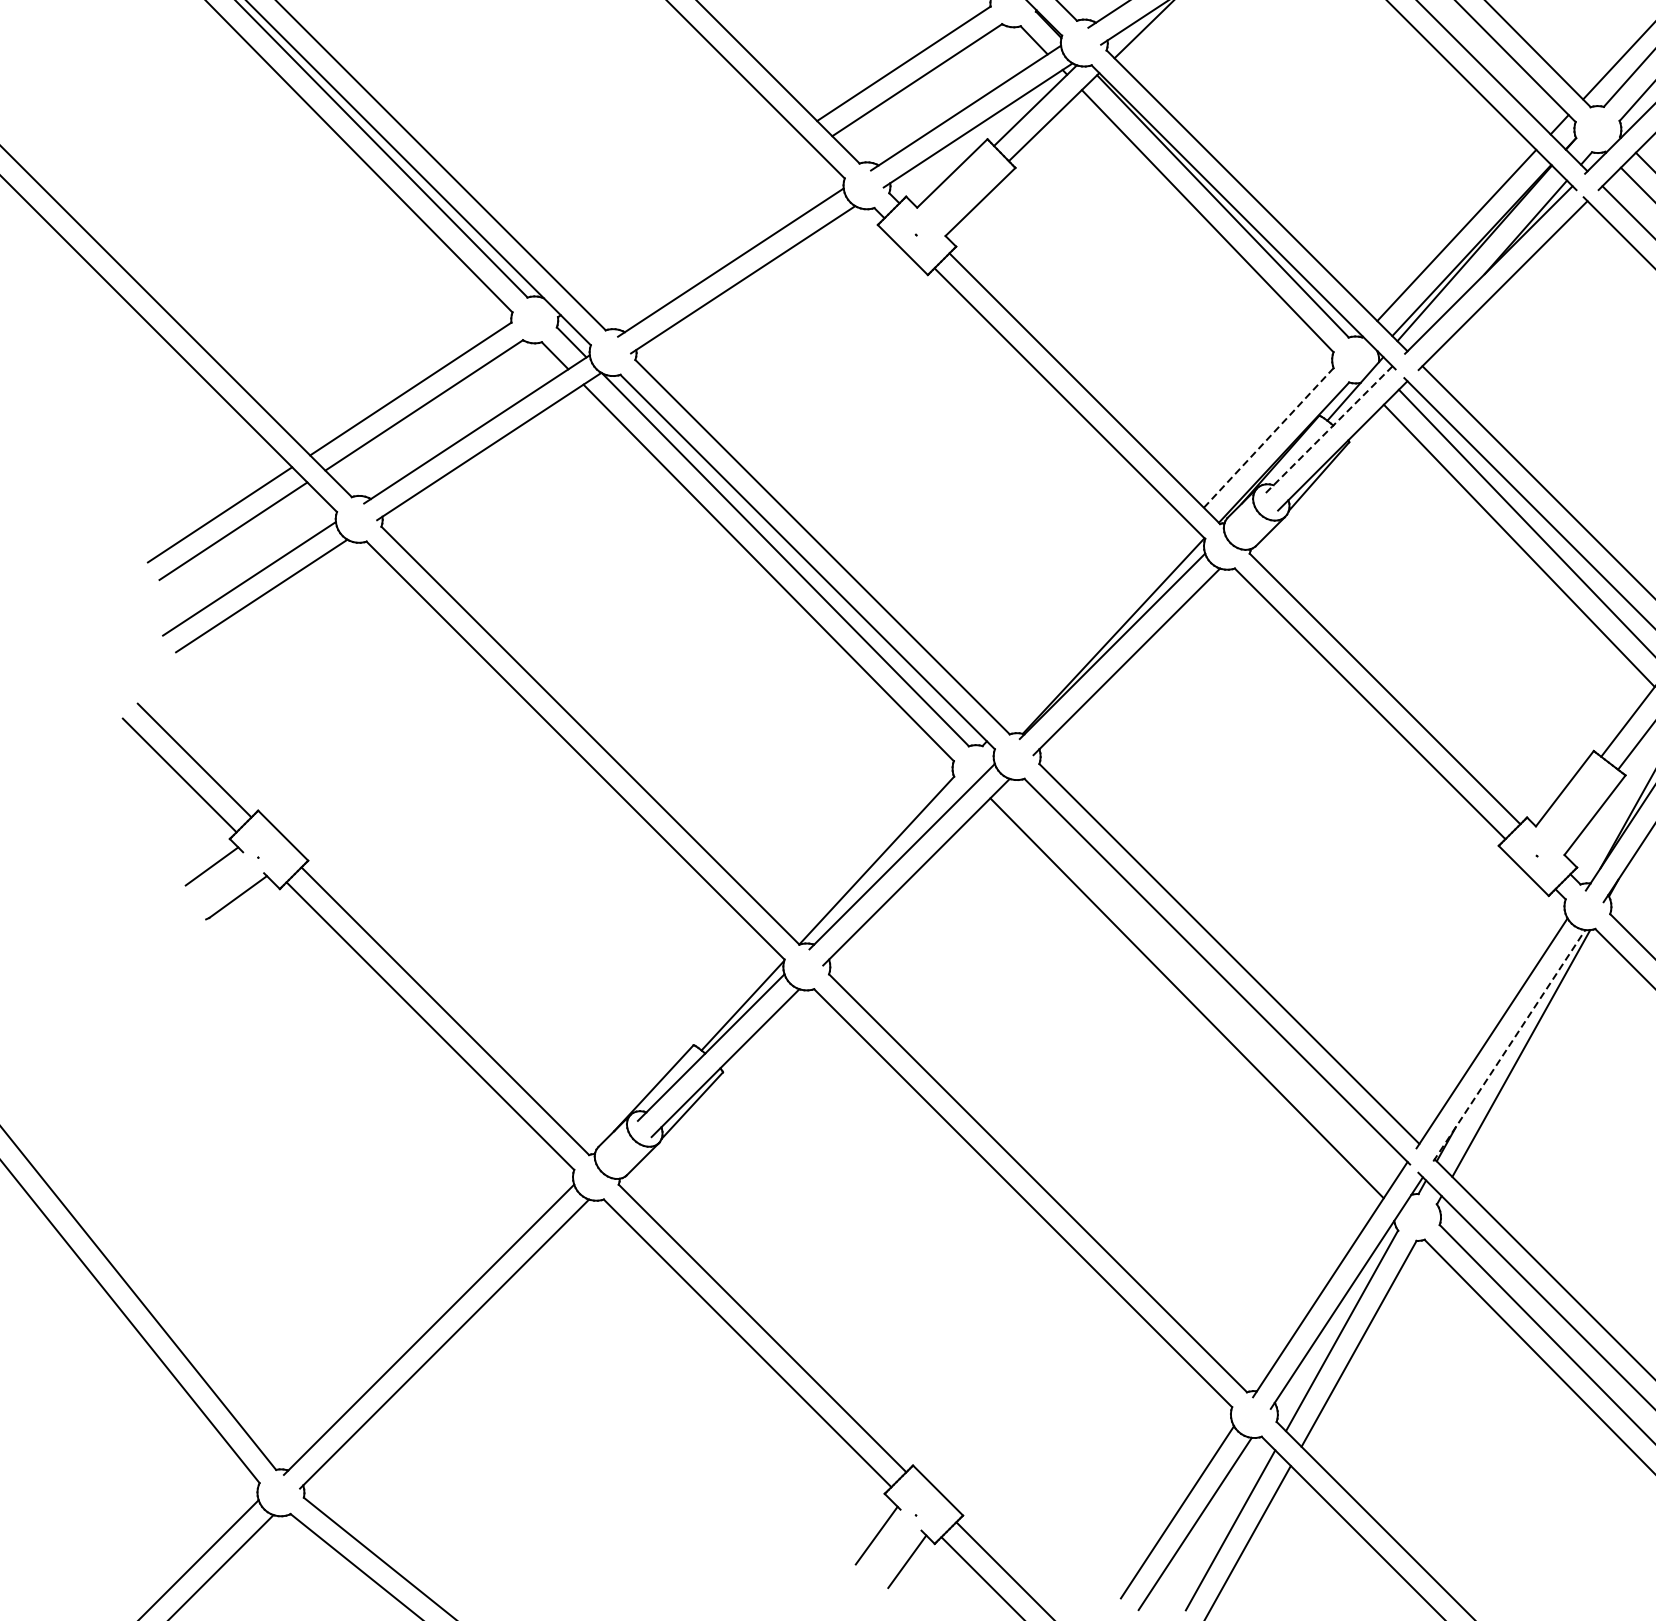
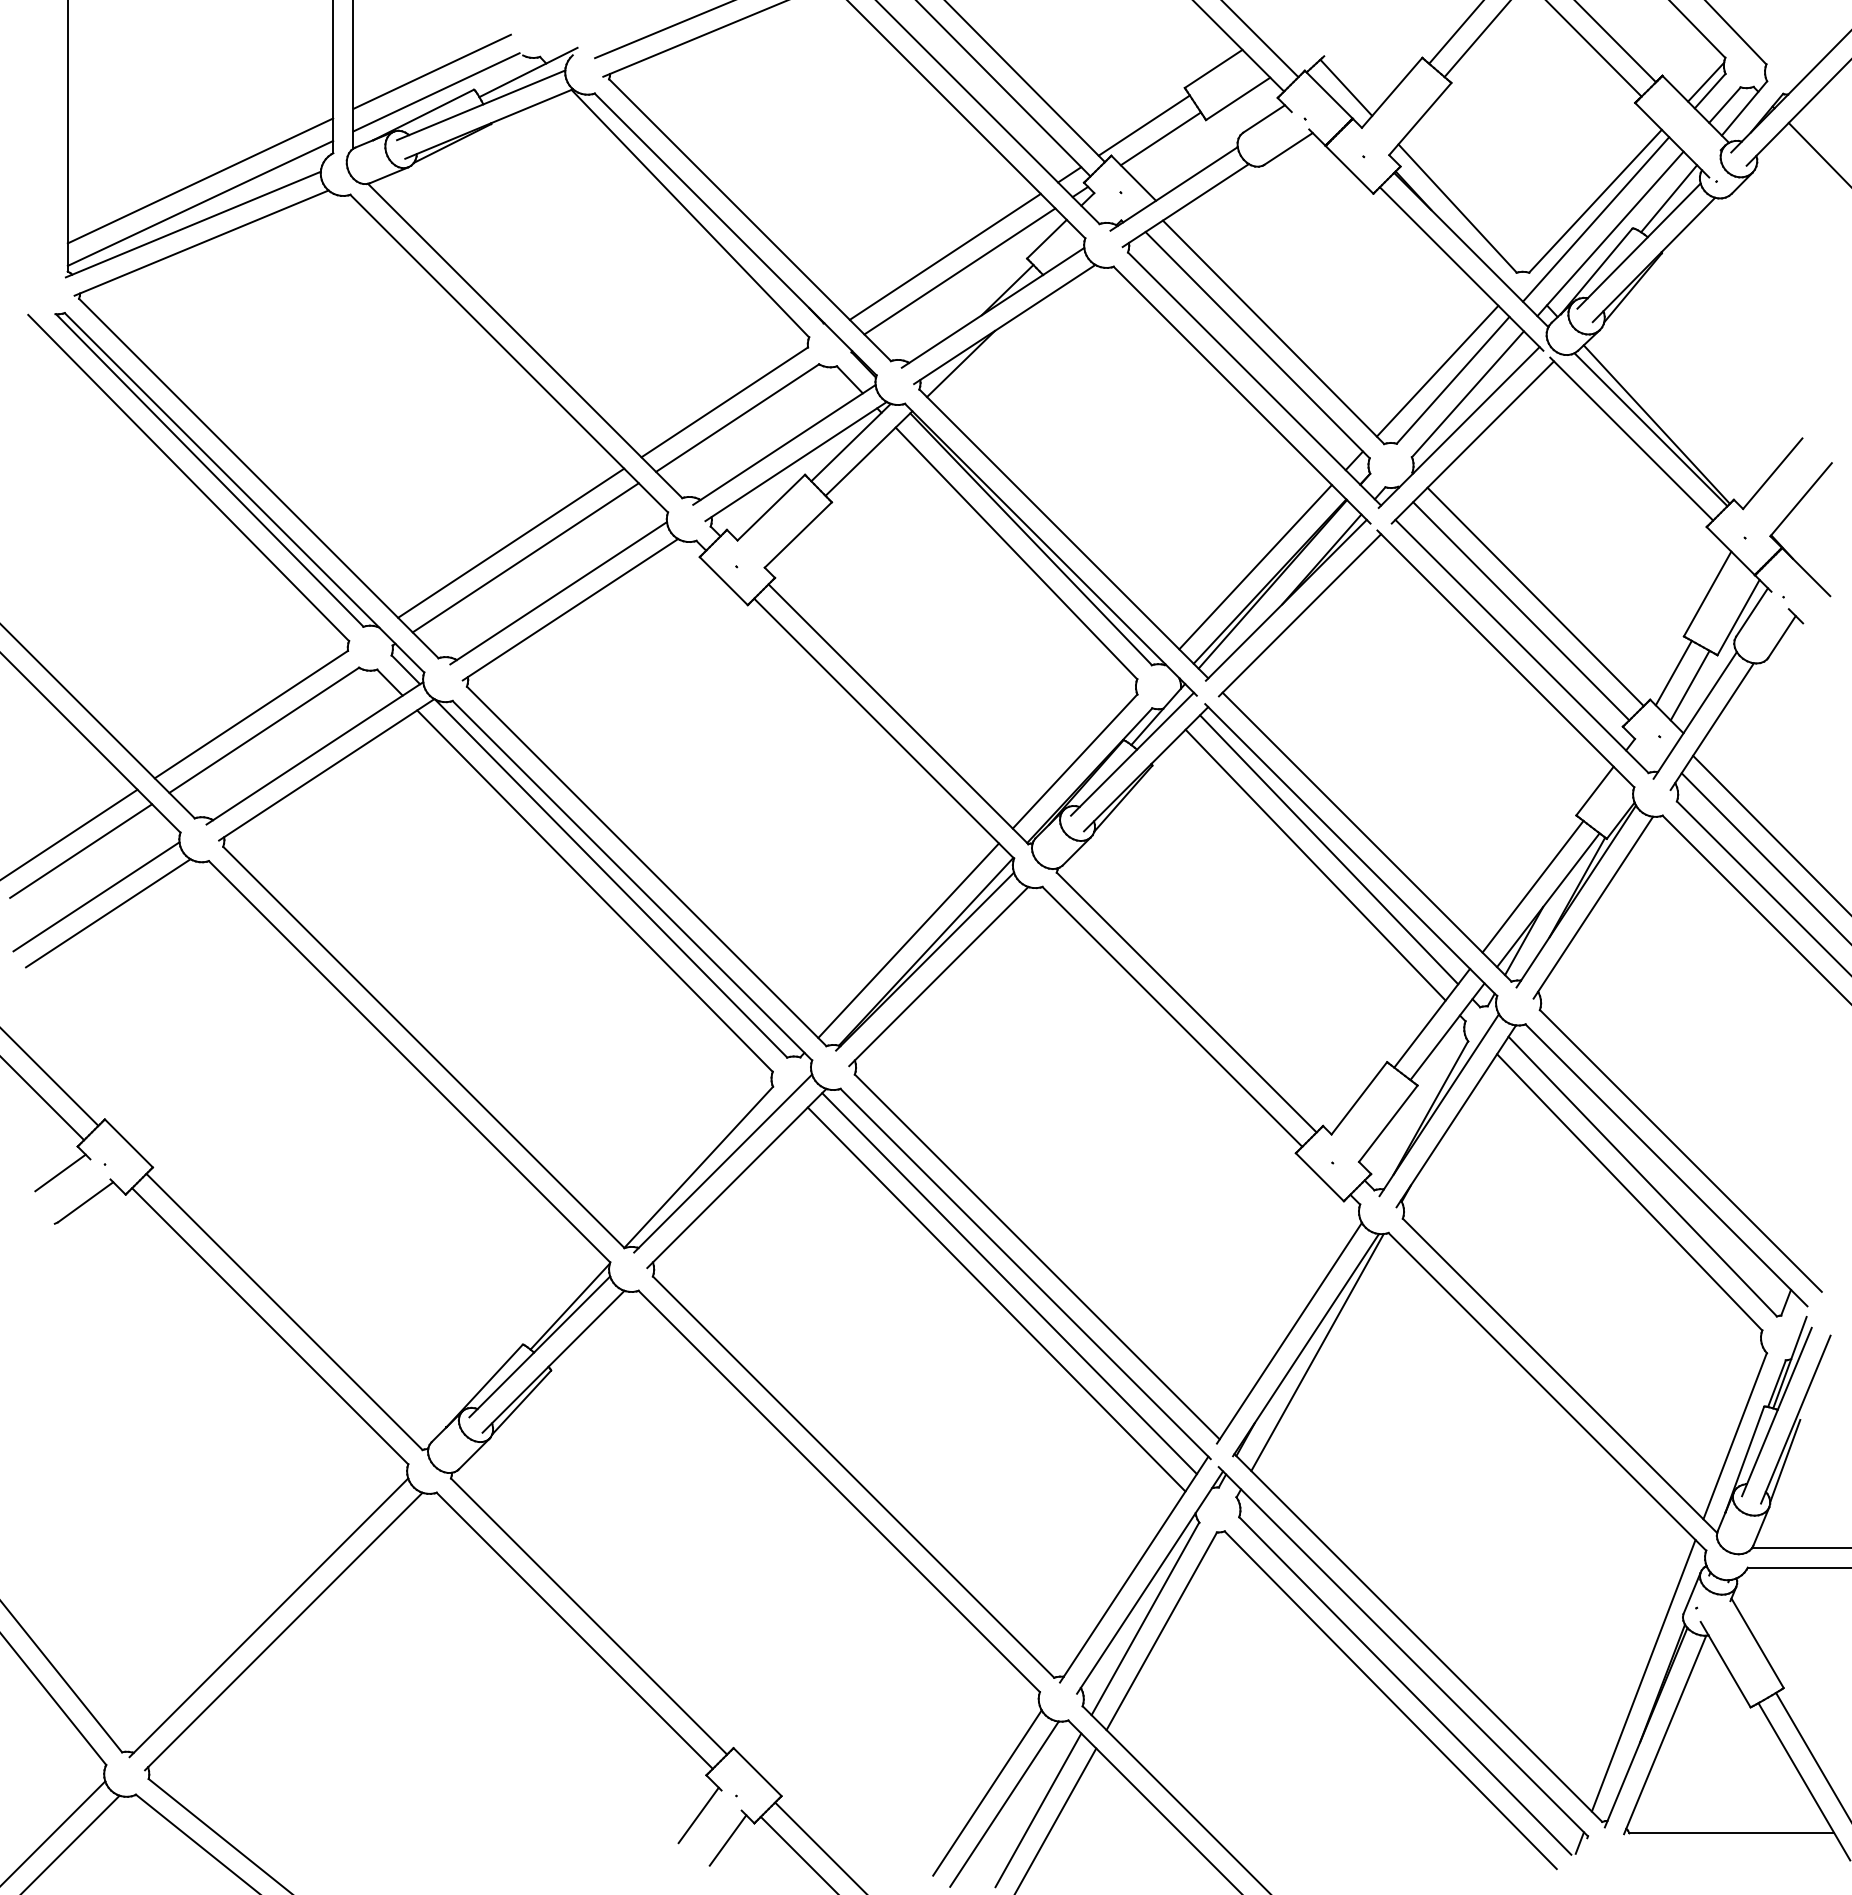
line: (681, 209) -> (511, 542), added
line: (696, 225) -> (525, 557), added
line: (1328, 430) -> (1132, 754), dashed -> solid
line: (1269, 437) -> (1075, 761), dashed -> solid
line: (1095, 624) -> (908, 940), added
line: (1200, 981) -> (1009, 1283), added
line: (1509, 1046) -> (1306, 1345), dashed -> solid

